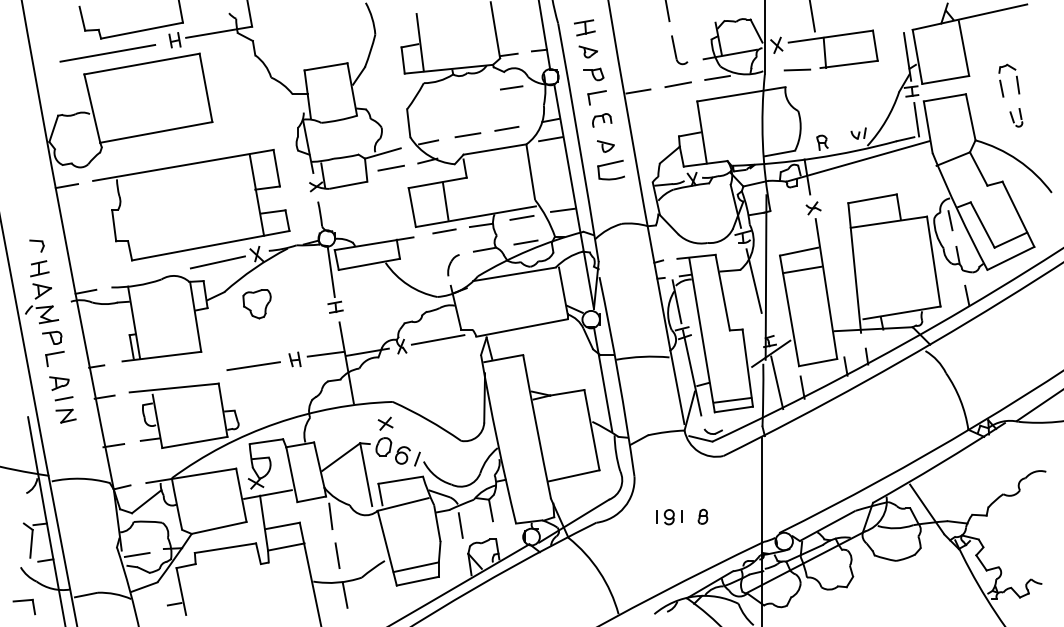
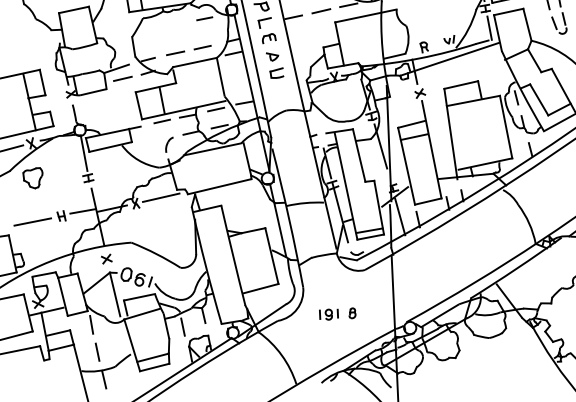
part: (1016, 117) -> (559, 23), size x1.67
part: (610, 169) -> (276, 72), size x0.71
part: (385, 423) -> (106, 258), moved

